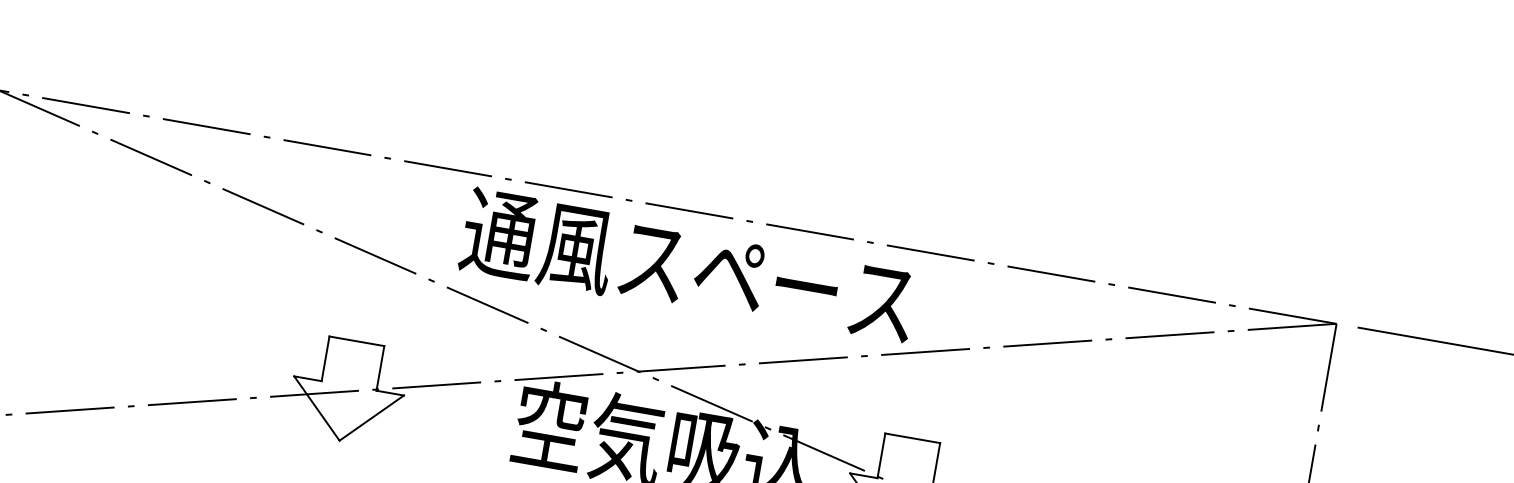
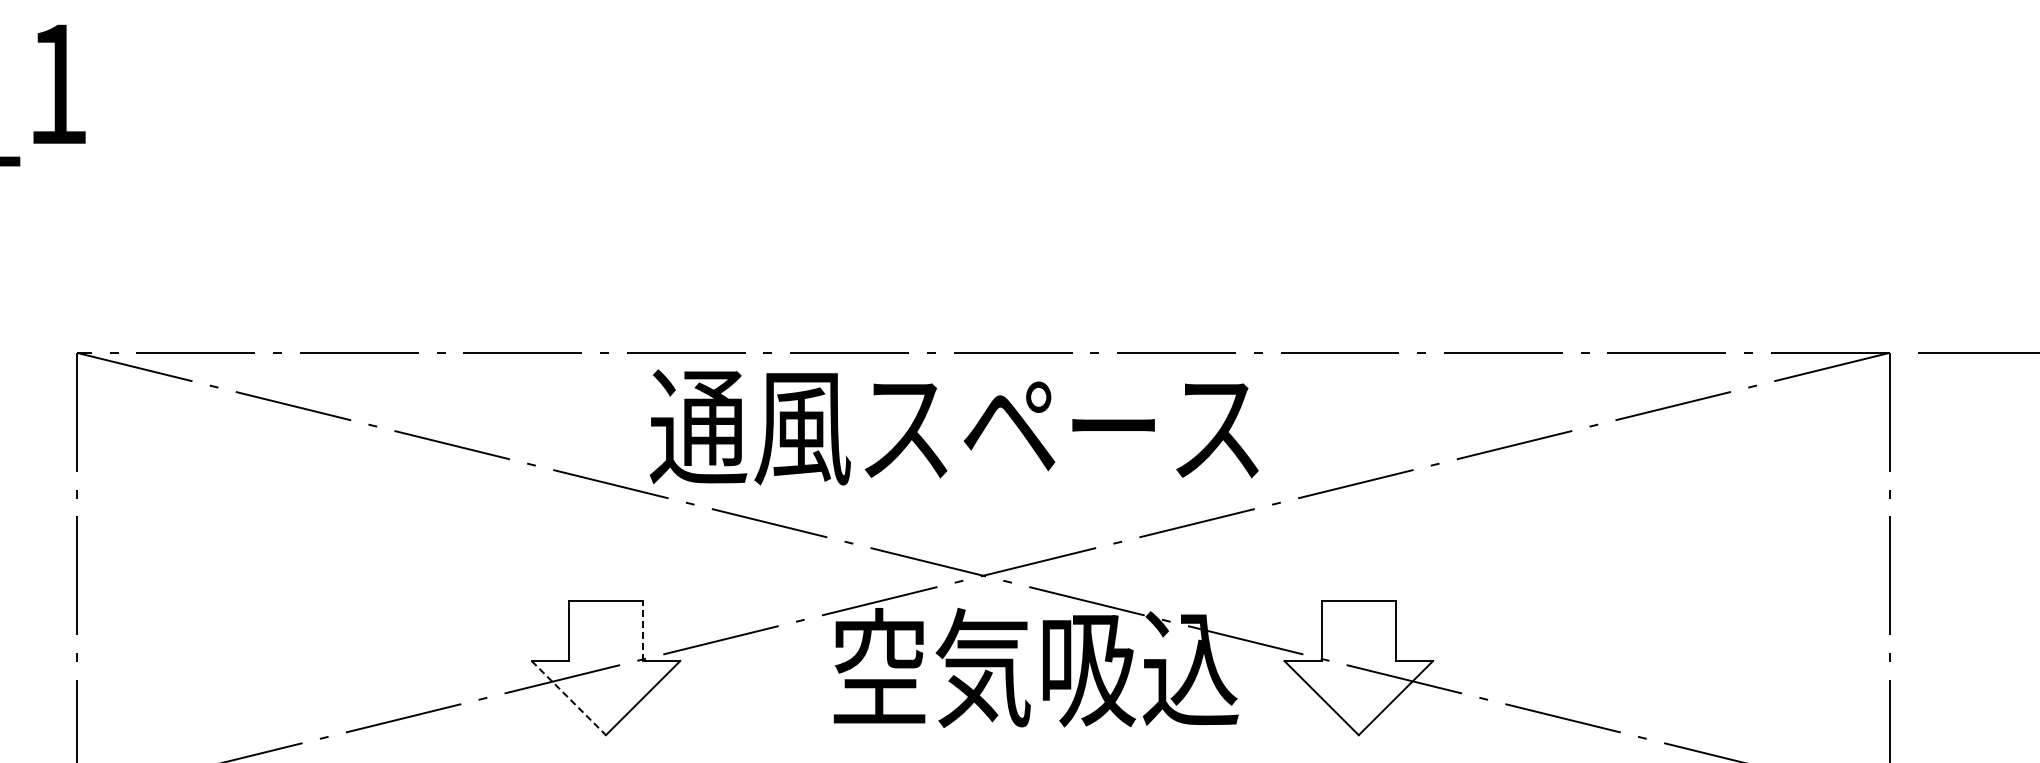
text: (688, 267) -> (954, 427), moved
line: (380, 368) -> (643, 630), solid -> dashed
line: (317, 408) -> (569, 698), solid -> dashed

